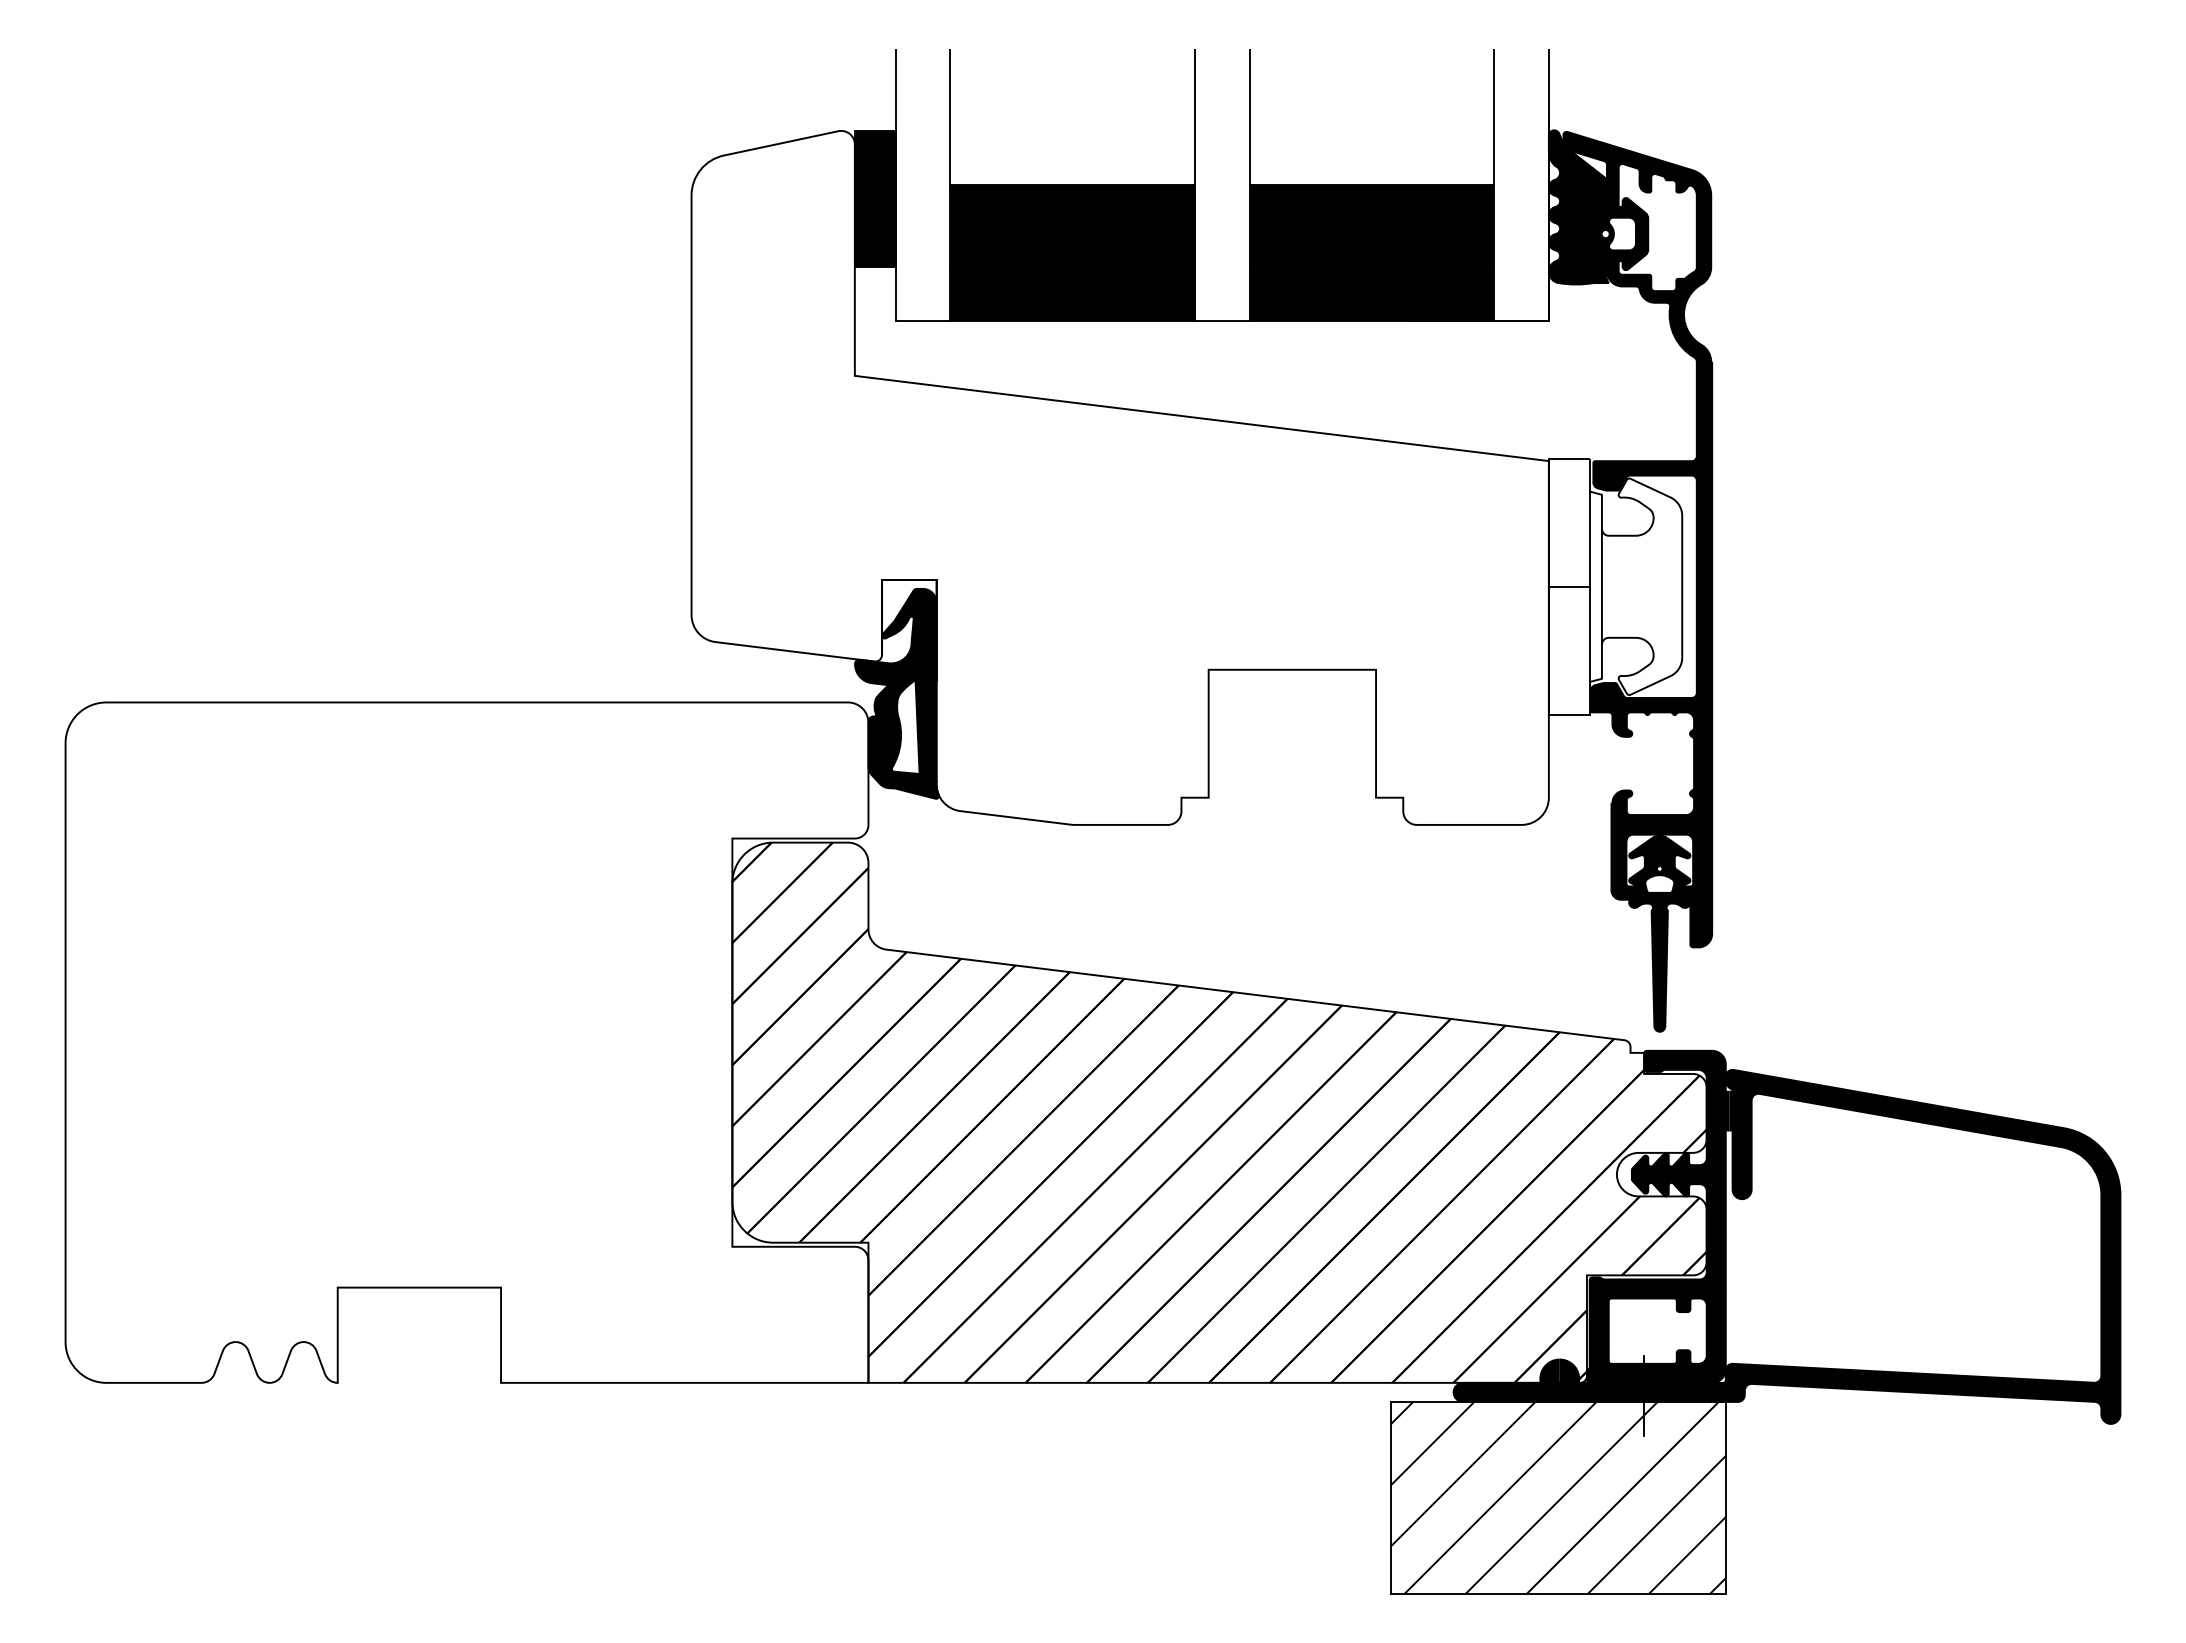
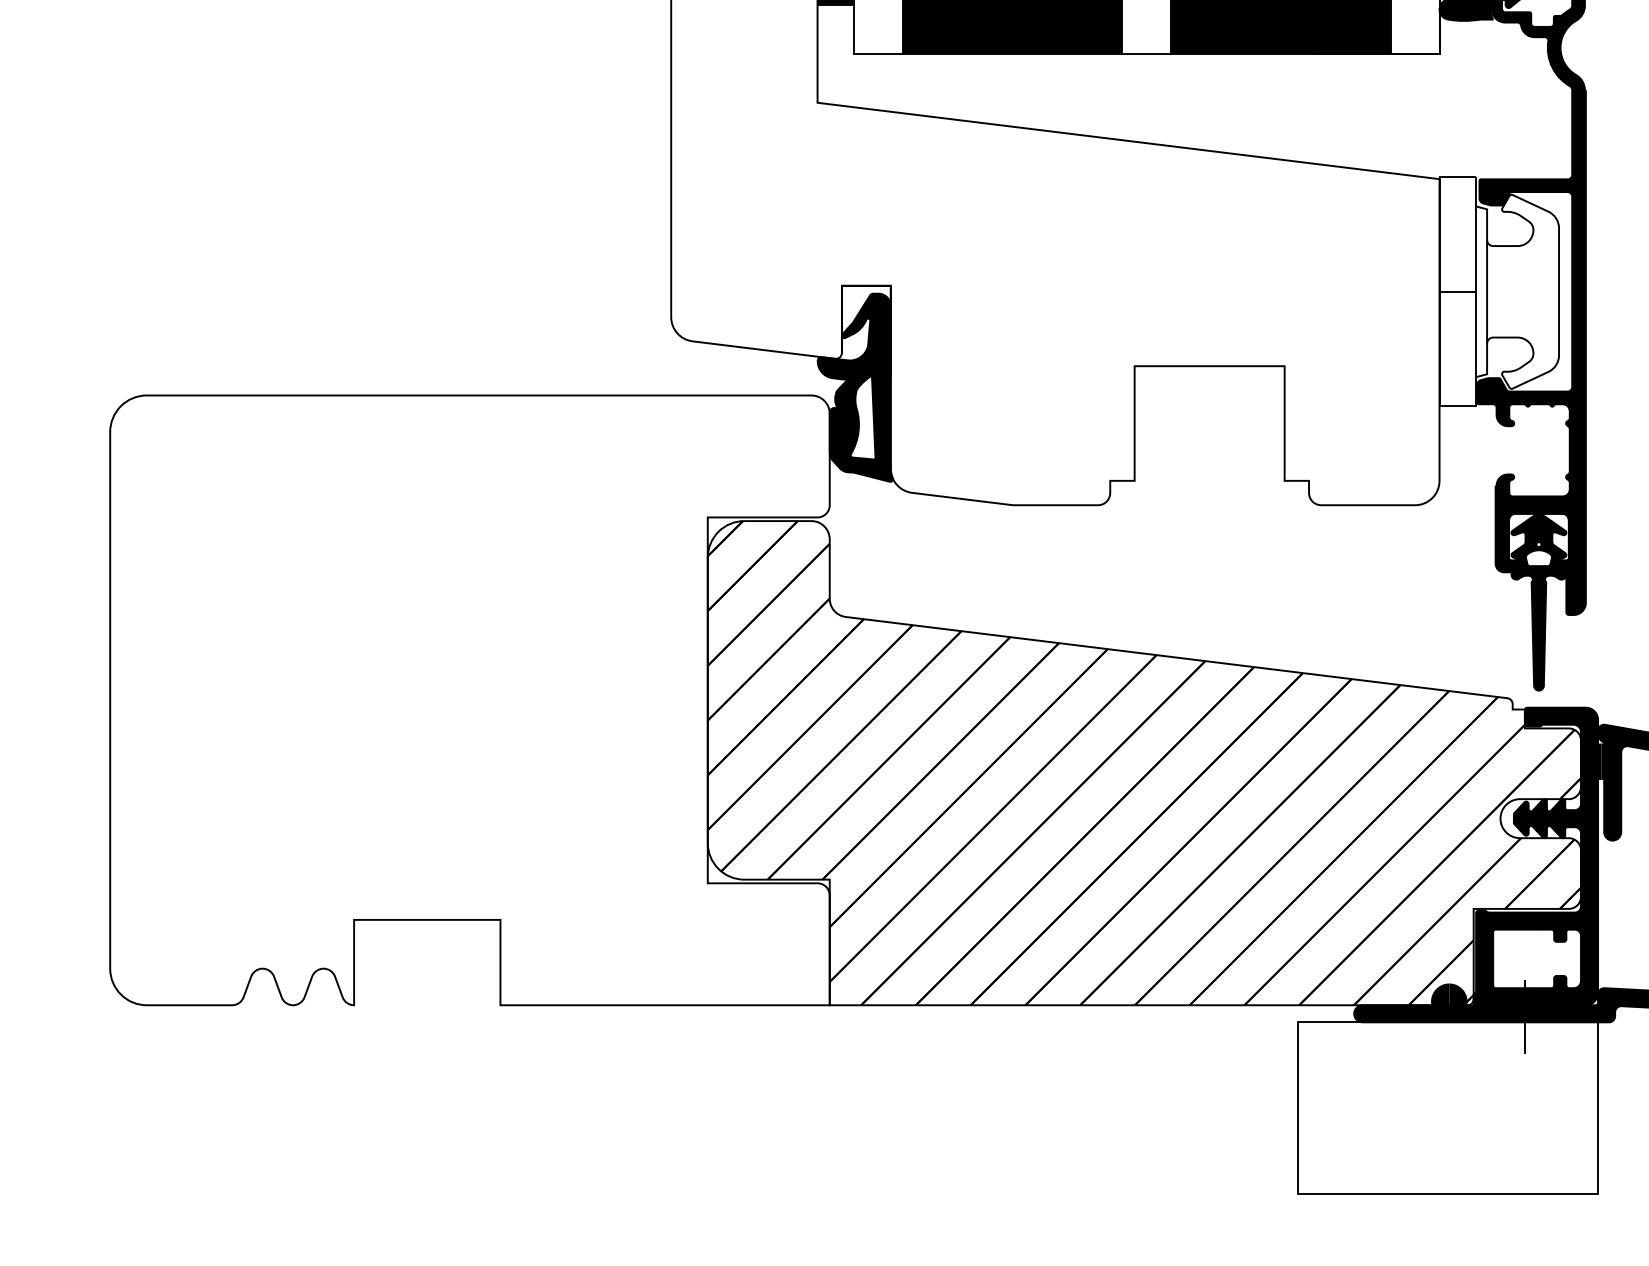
hatch: (1557, 1497) -> (1447, 1107), removed

